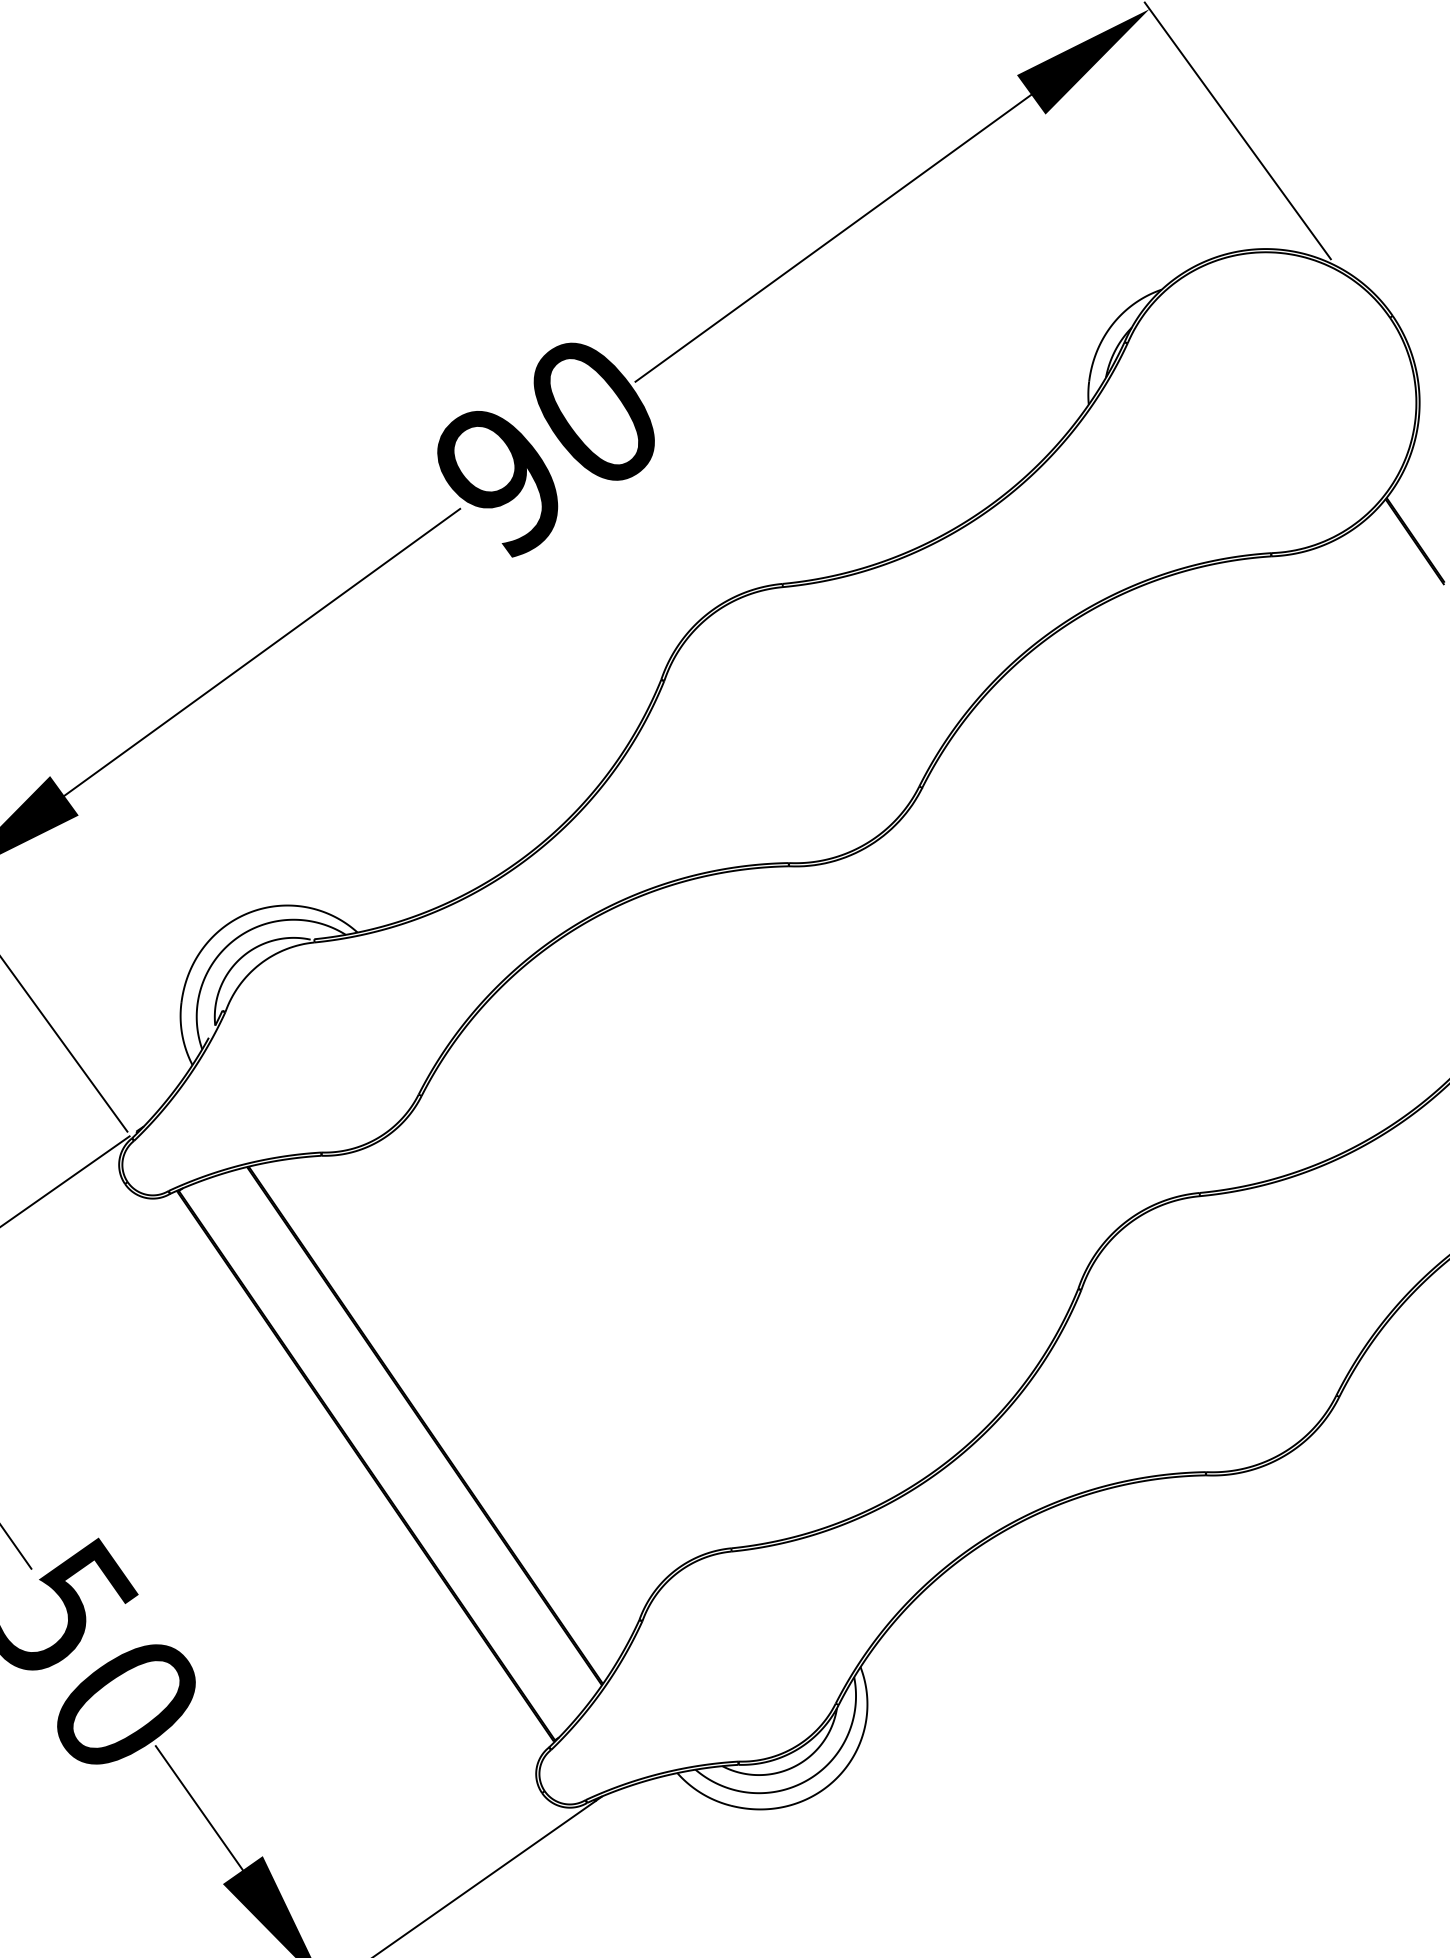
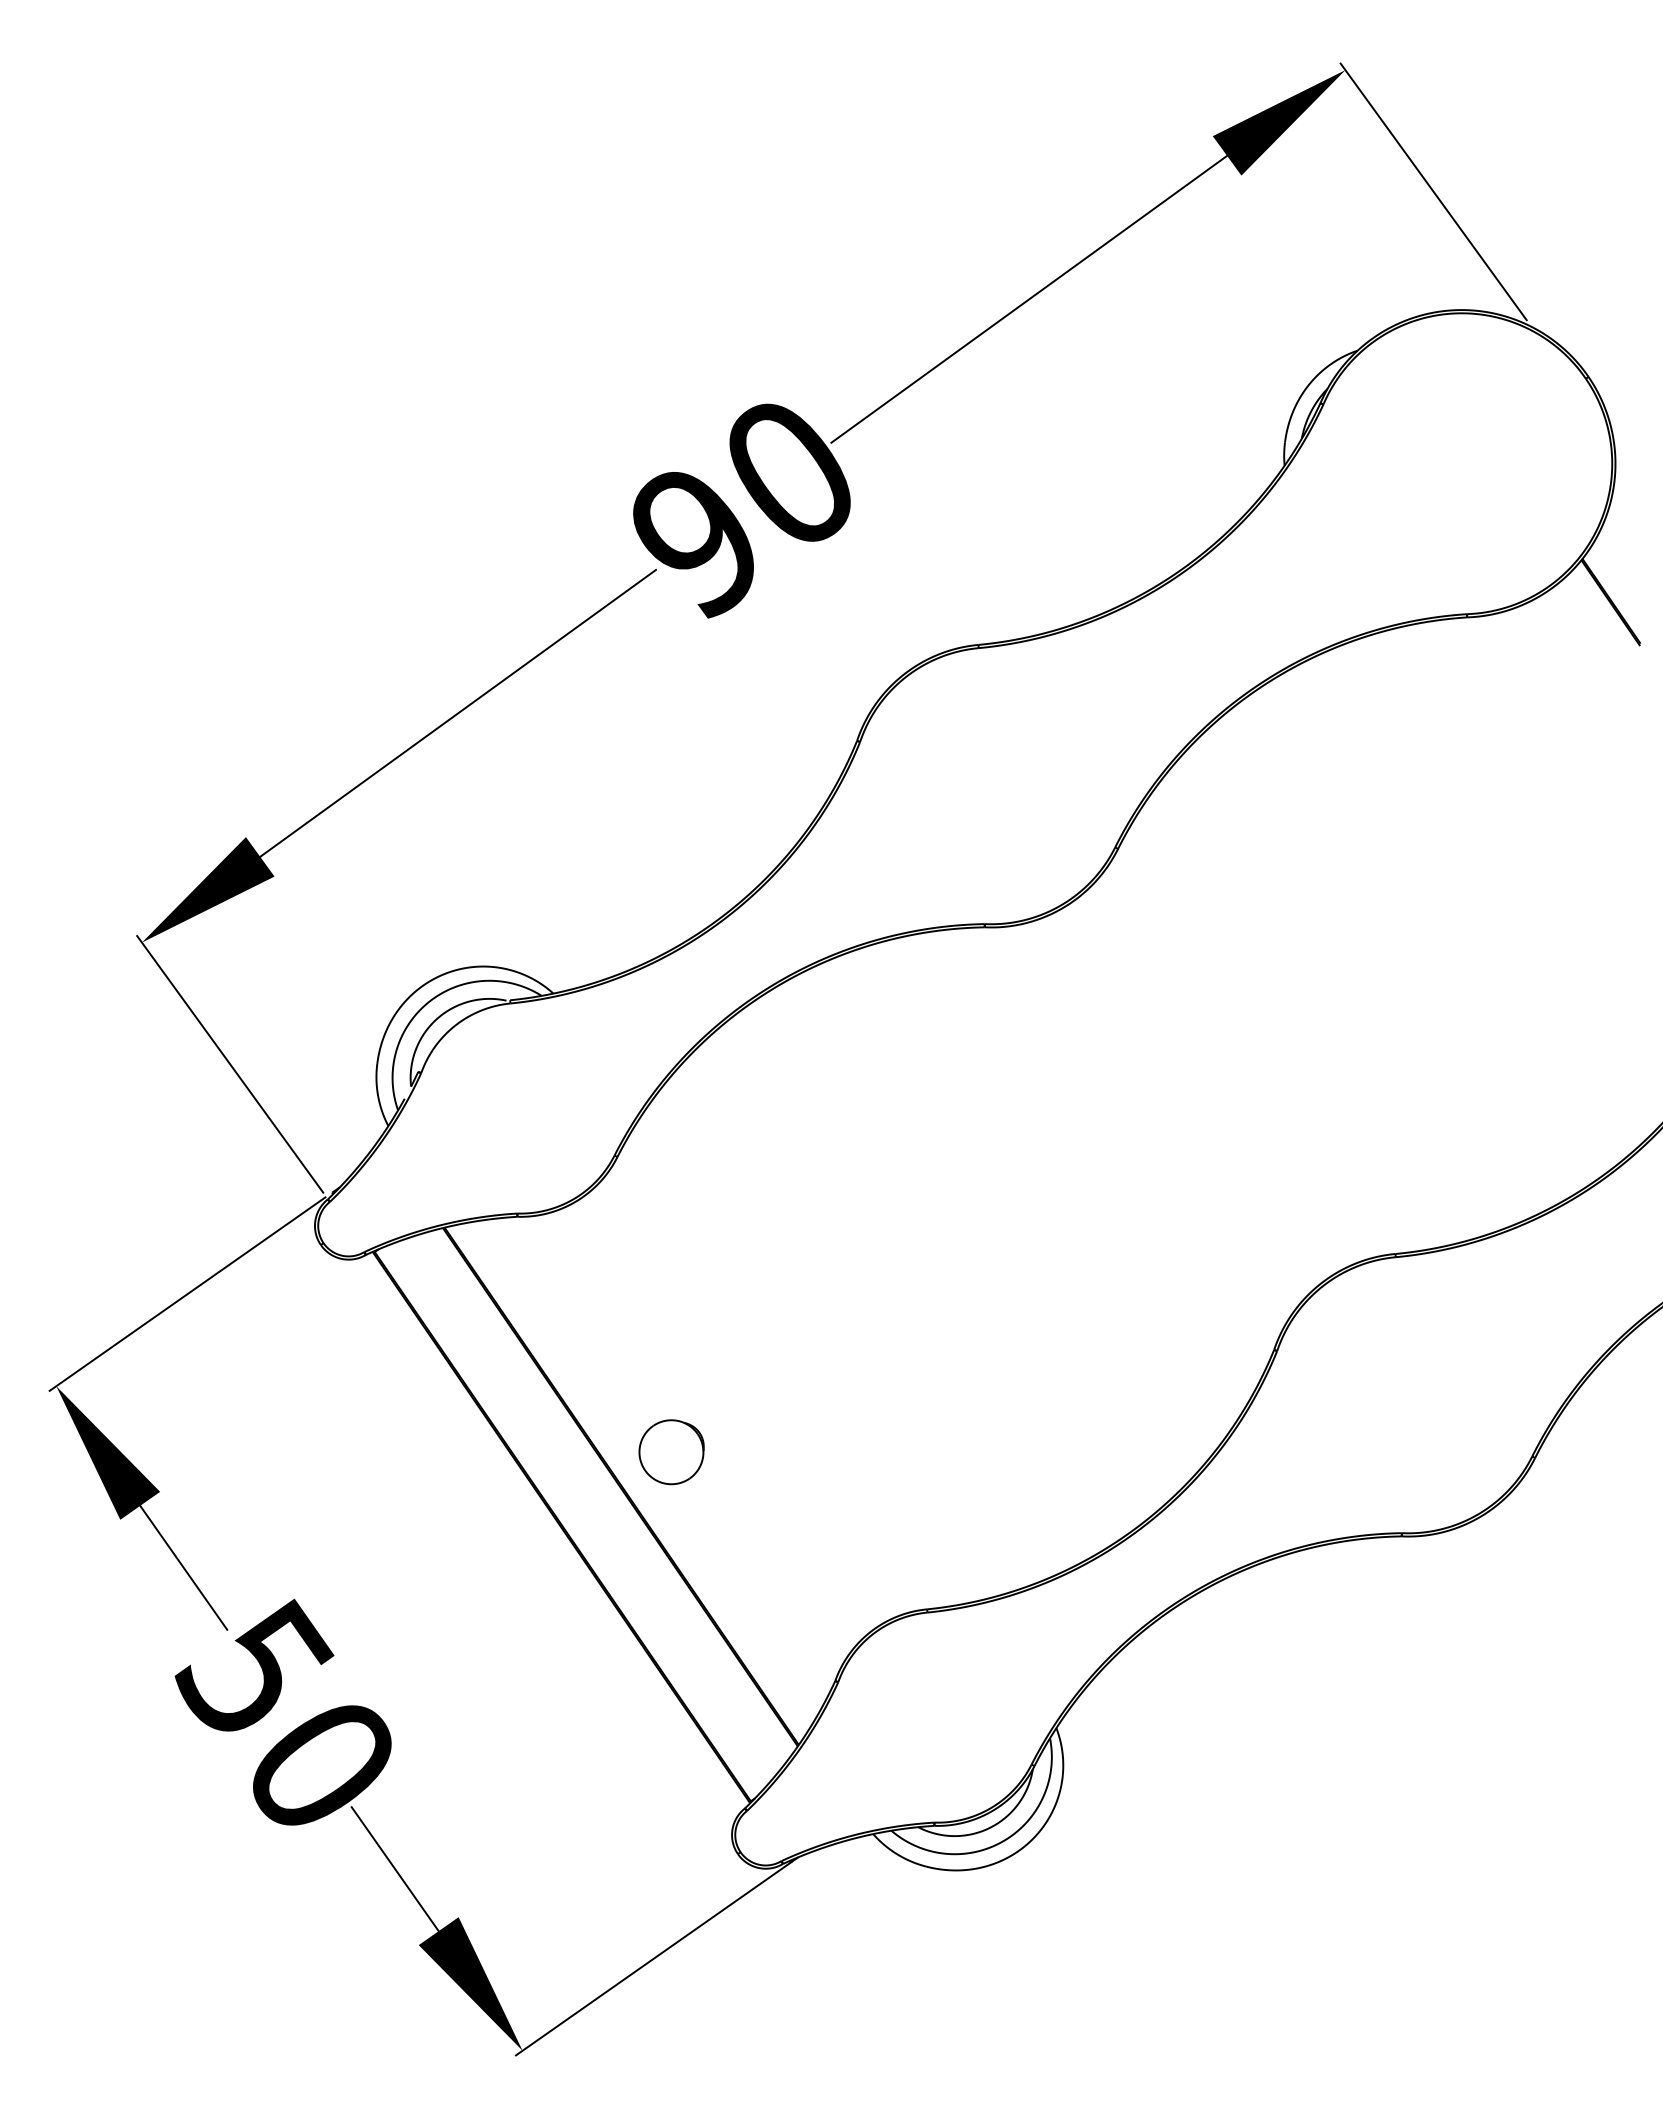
part: (475, 1391) -> (671, 1452), added

